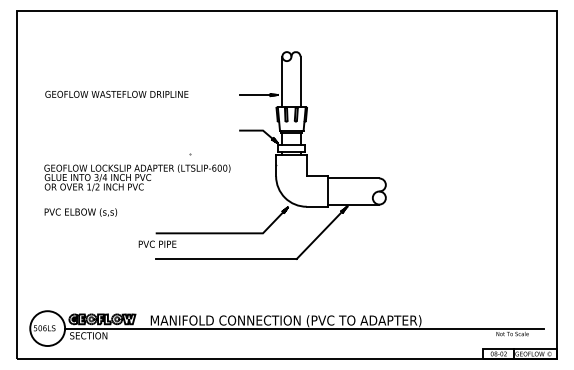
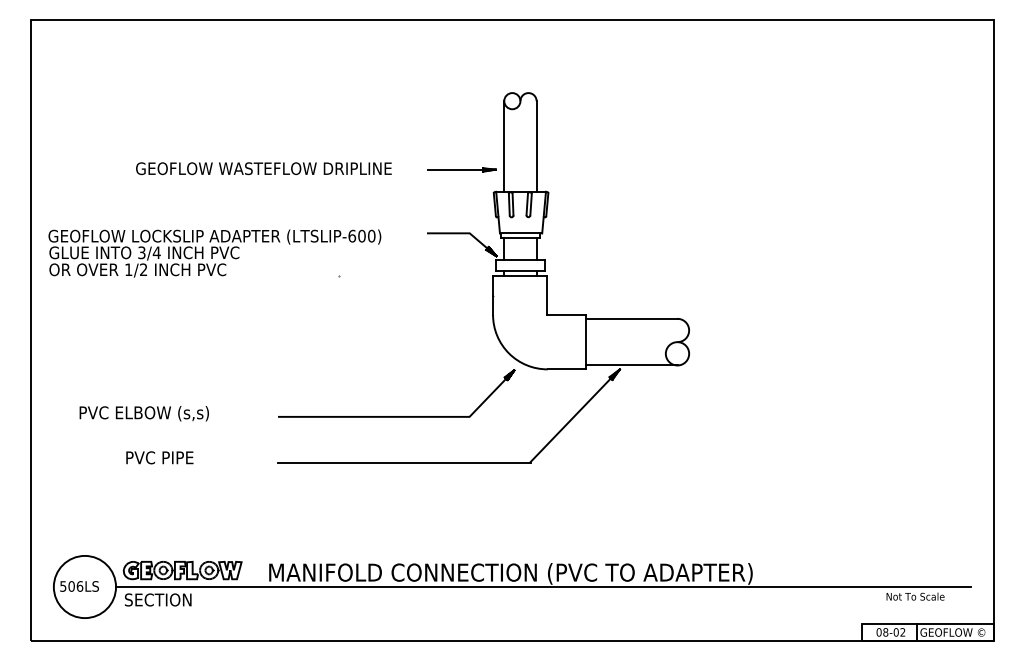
text: (116, 93) -> (263, 167), moved
text: (137, 177) -> (215, 252), moved
text: (80, 212) -> (143, 413), moved
text: (157, 243) -> (159, 456), moved

